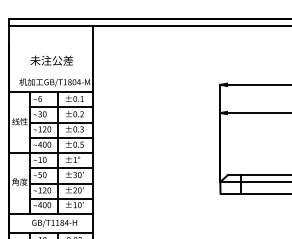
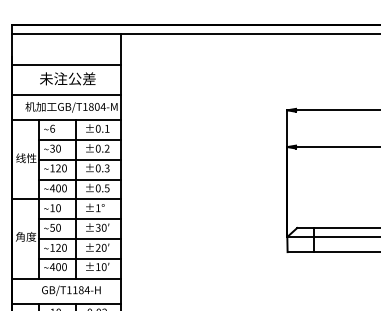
line: (50, 50) -> (66, 65), added
line: (50, 73) -> (66, 95), added

